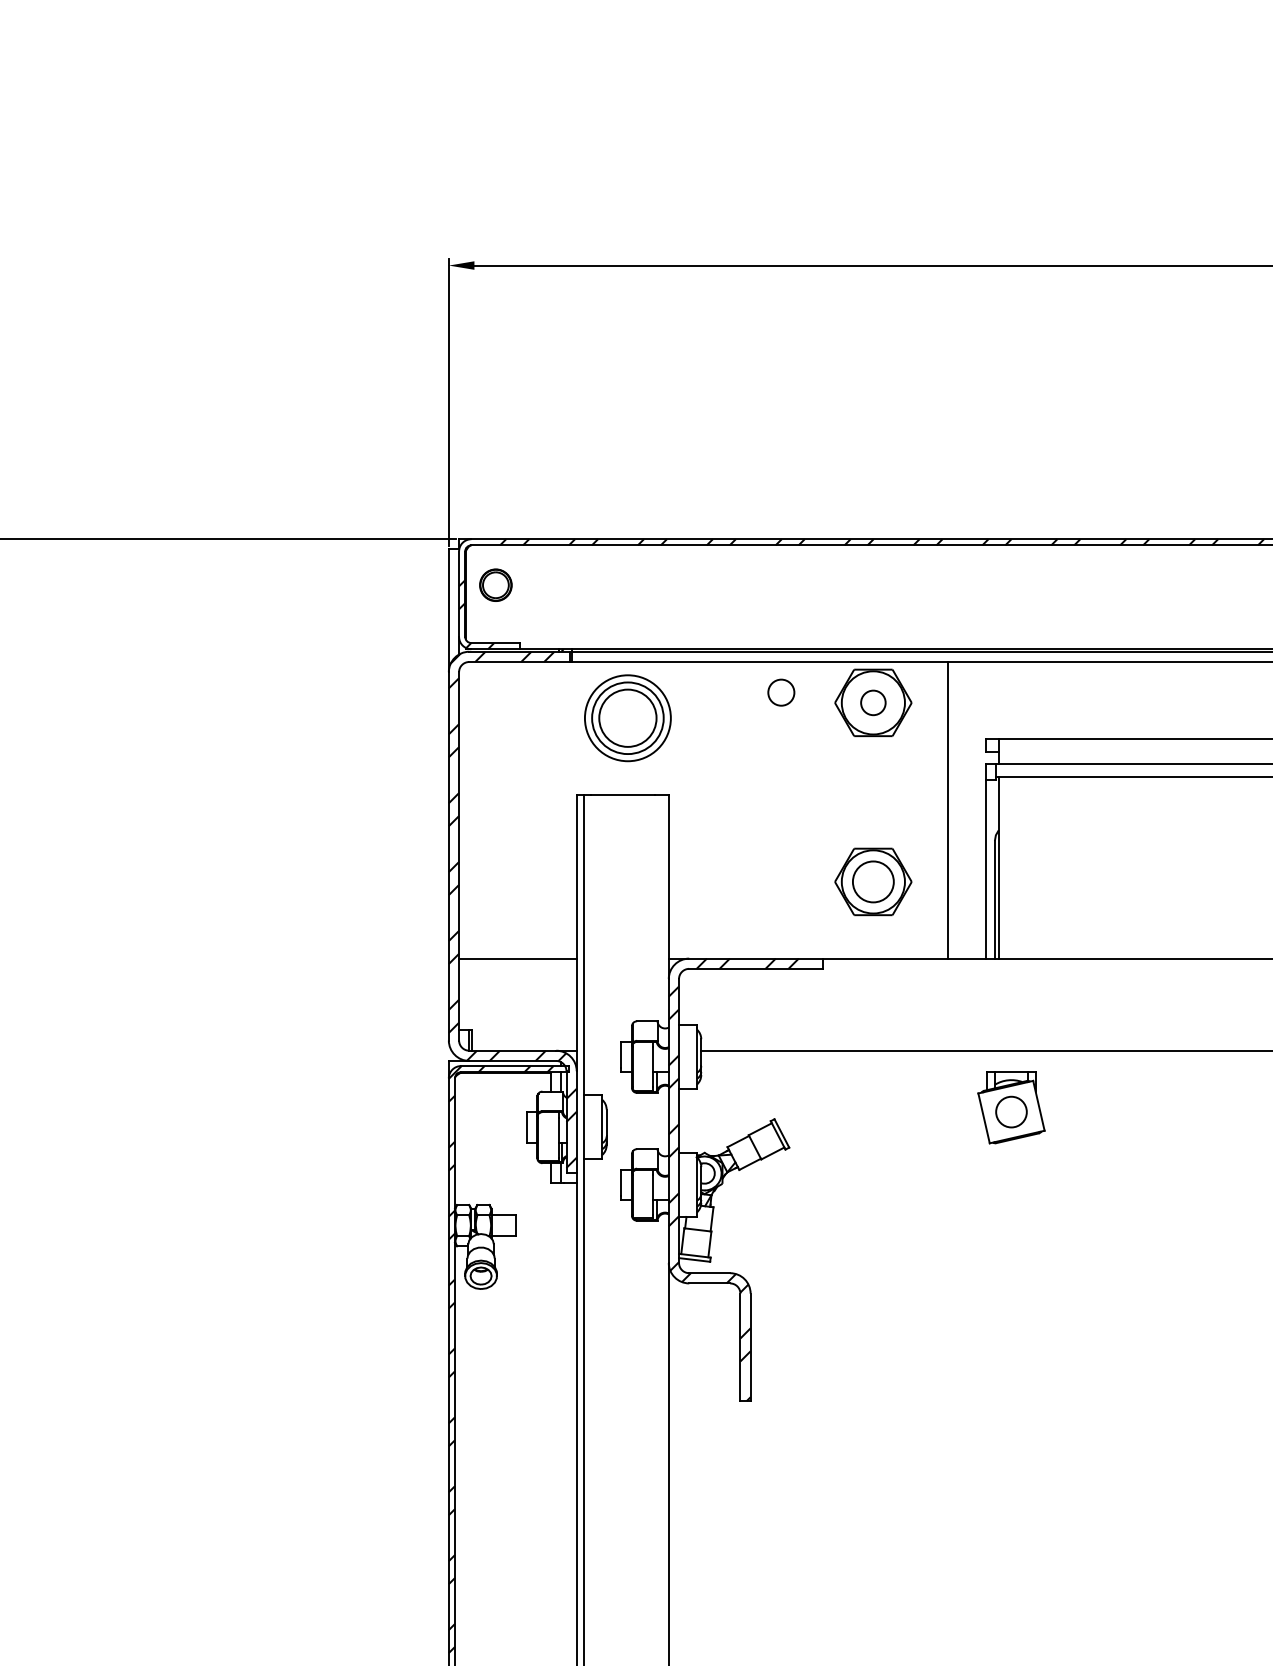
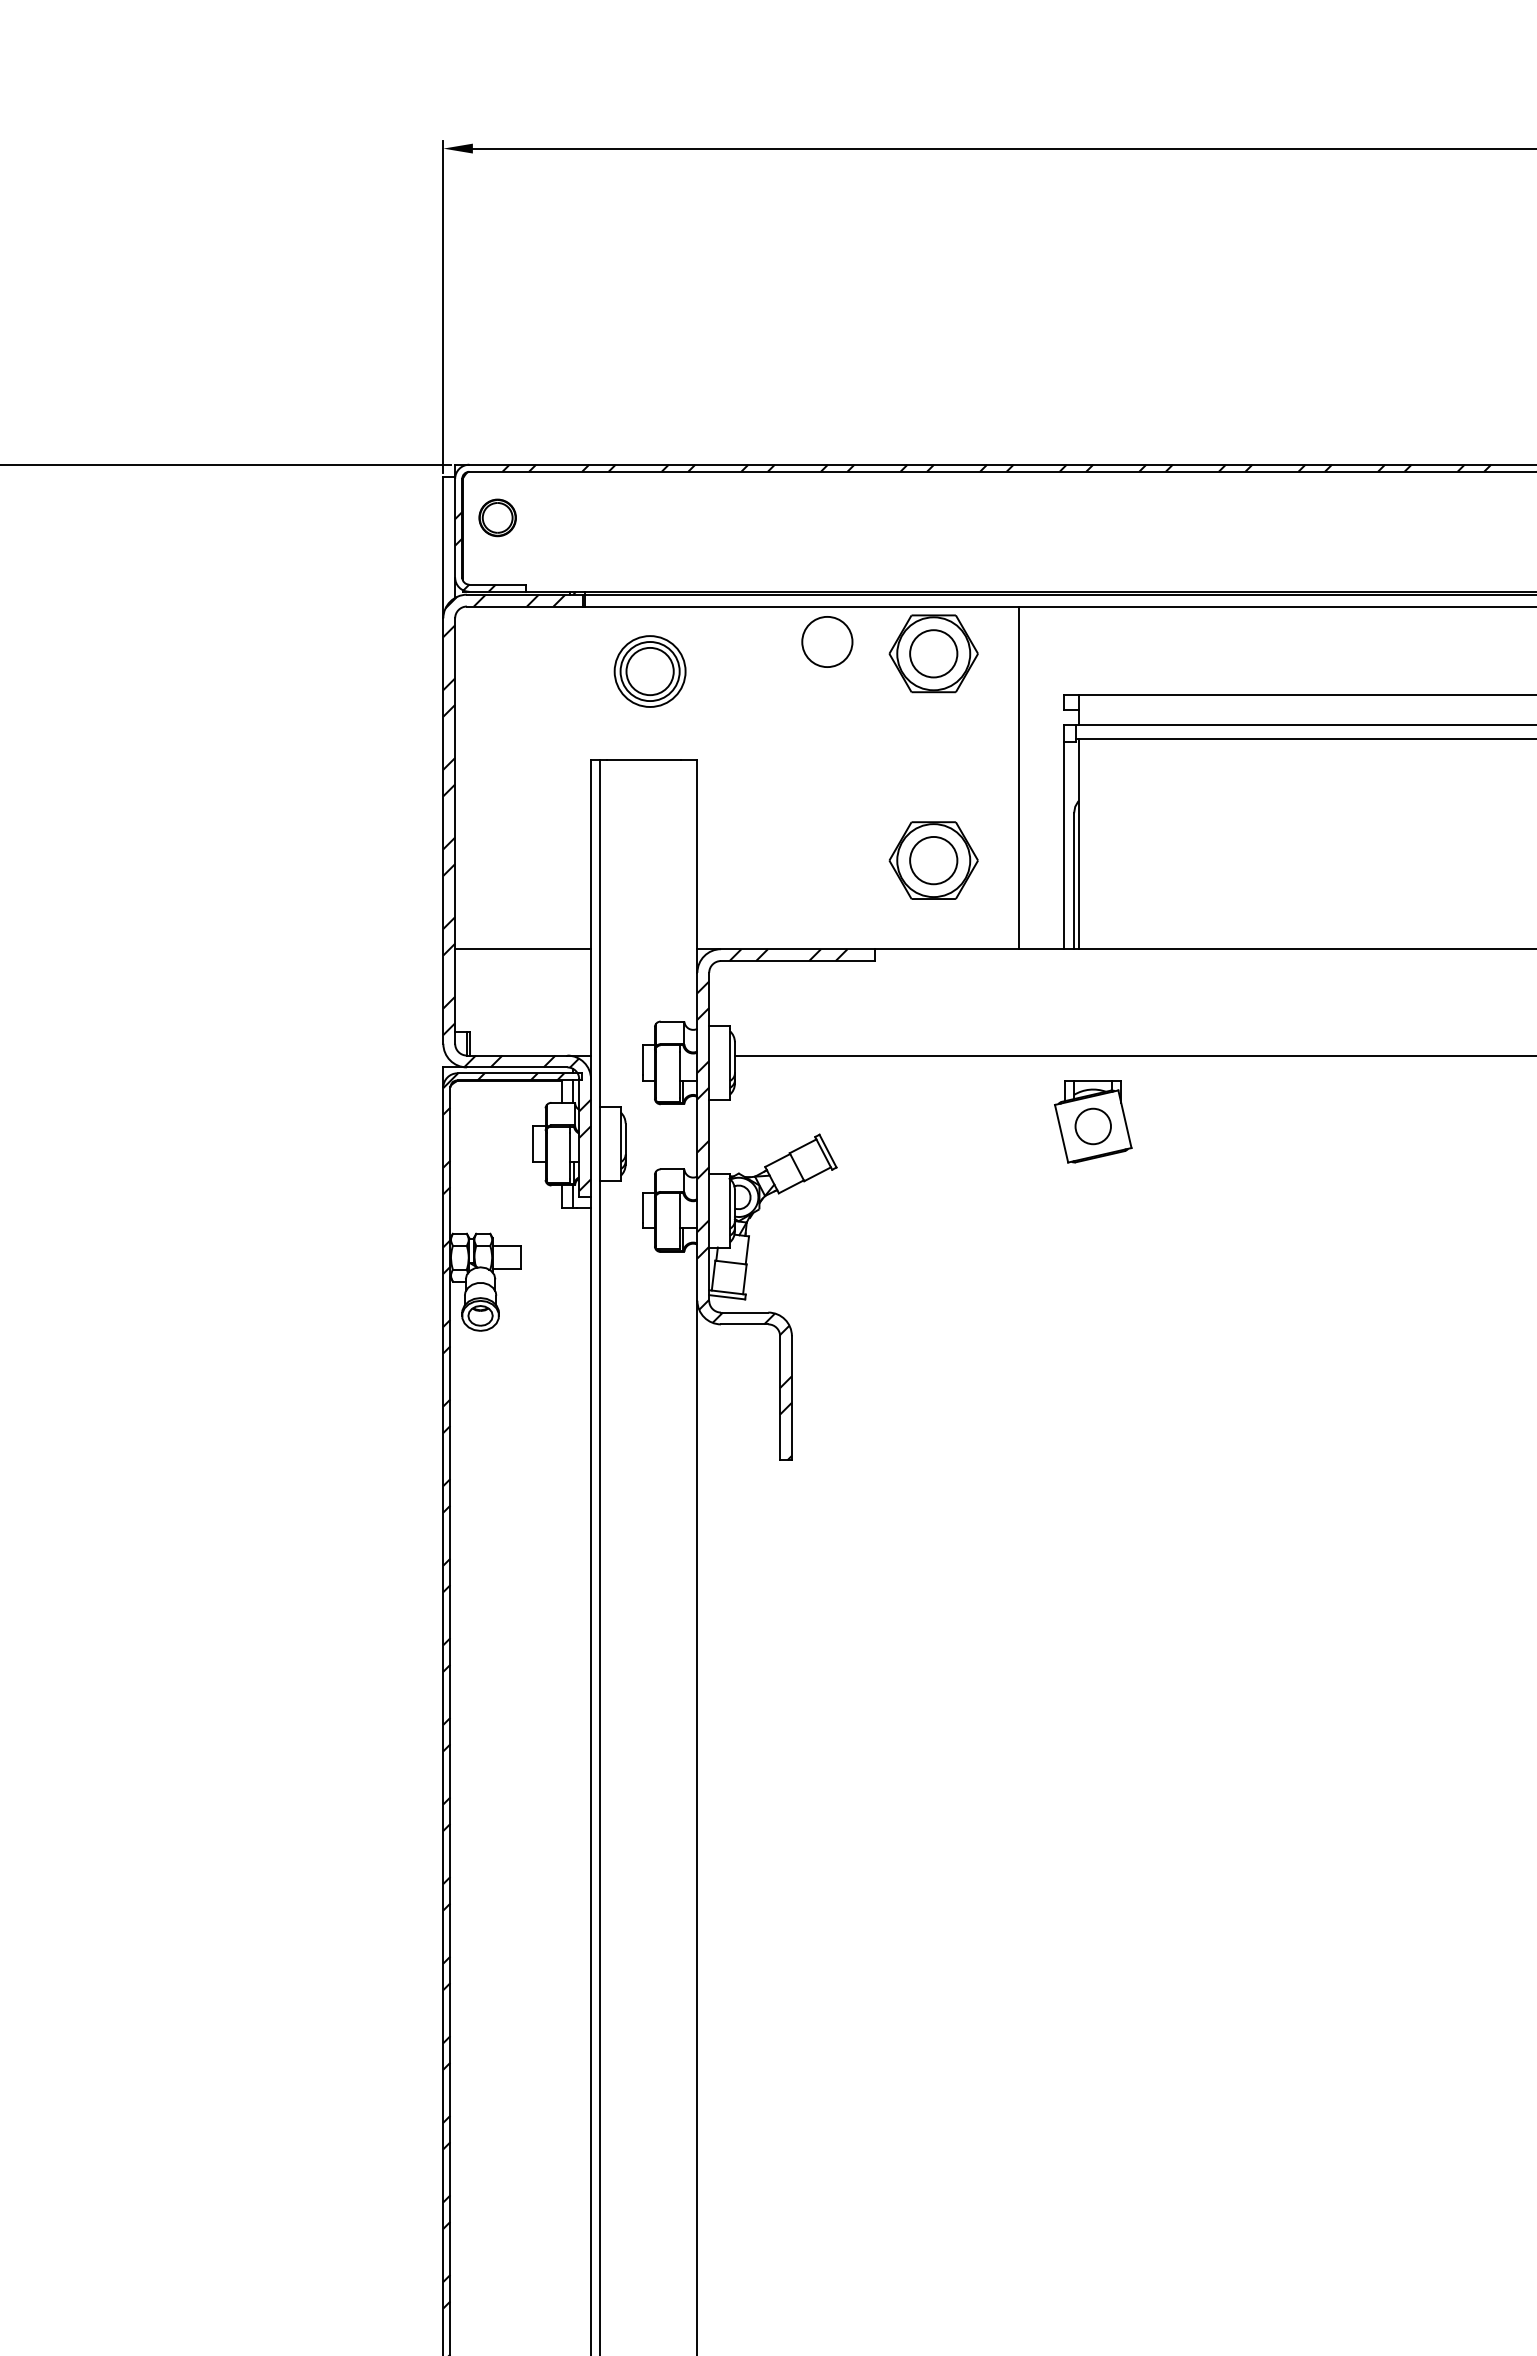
circle: (781, 692) -> (827, 641), size x1.67
circle: (873, 702) -> (933, 653), size x1.67
part: (627, 718) -> (649, 671), size x0.71

